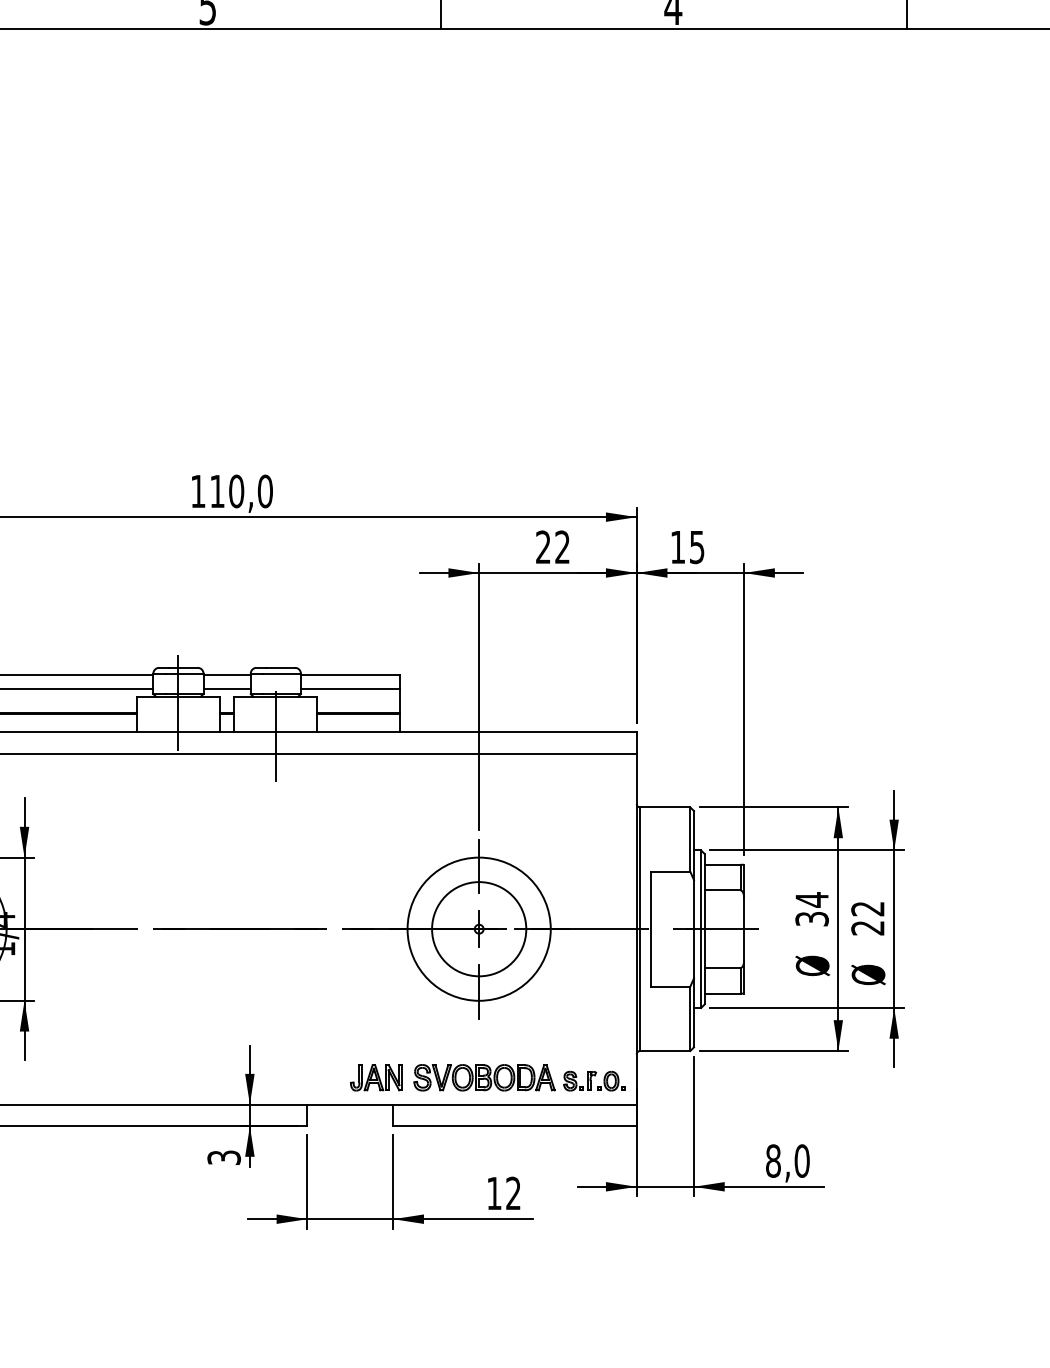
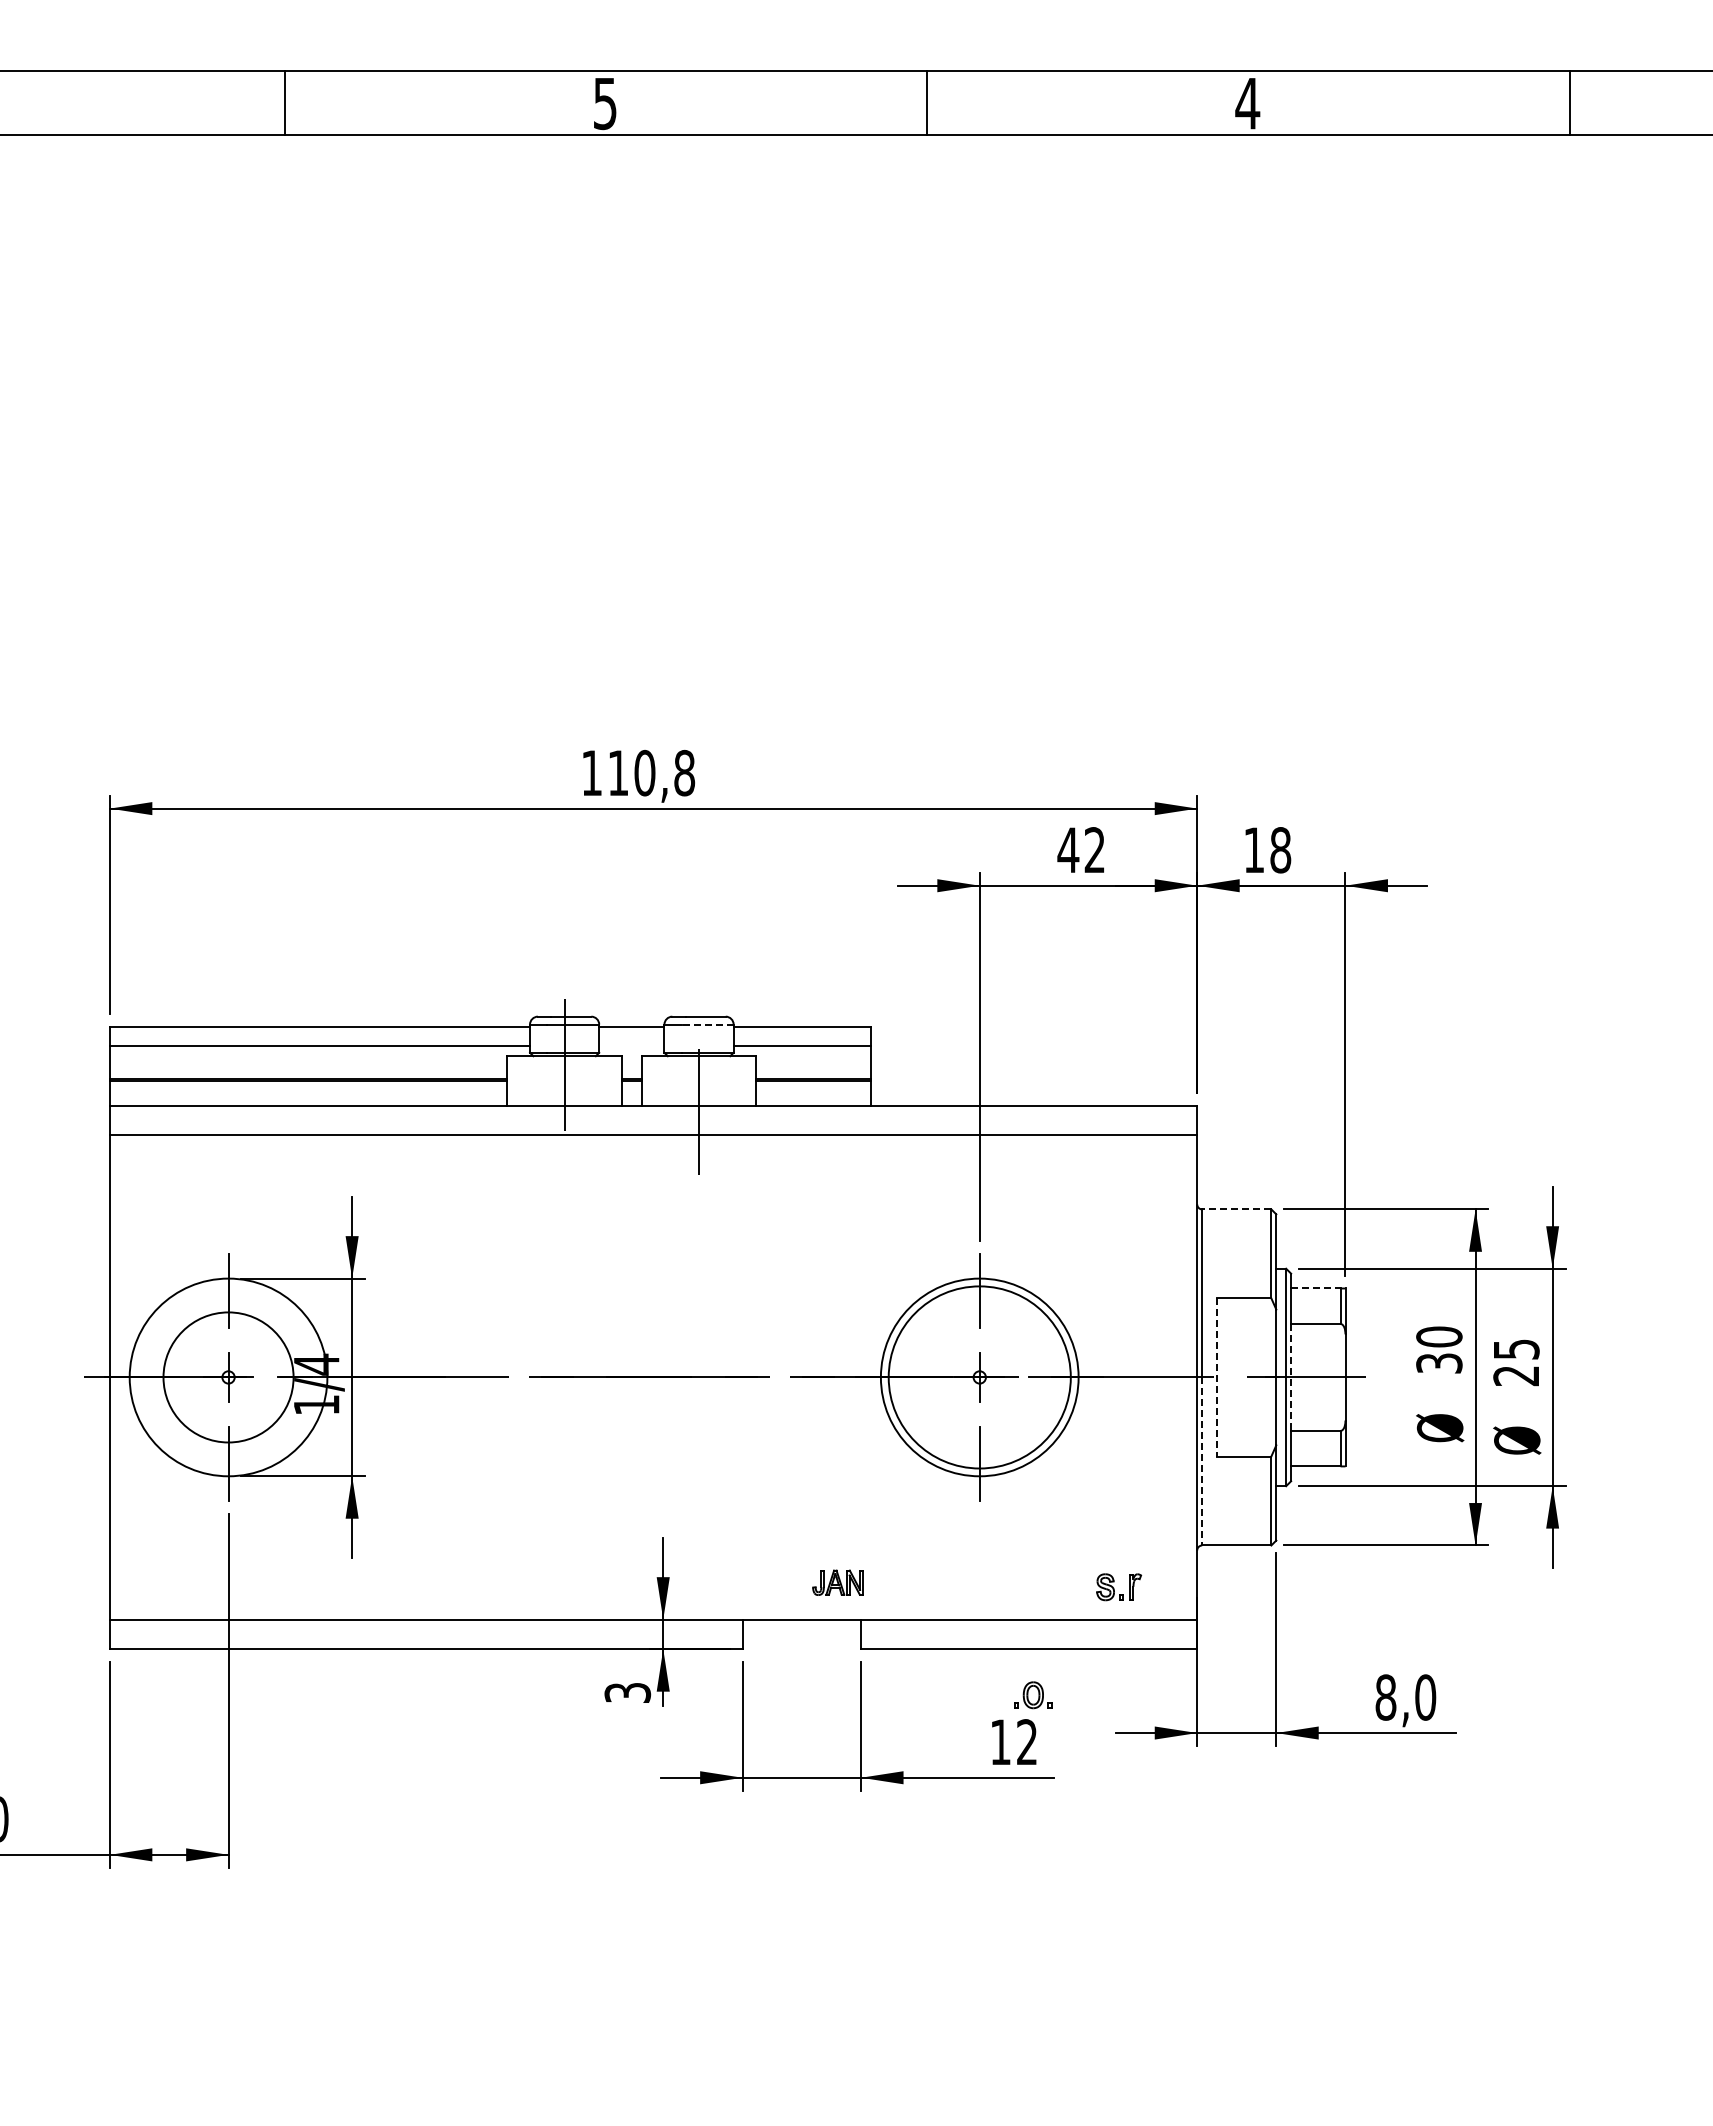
text: (265, 491) -> (684, 773), 110,0 -> 110,8
text: (543, 546) -> (1068, 849), 22 -> 42
text: (697, 547) -> (1280, 850), 15 -> 18
line: (281, 673) -> (707, 1024), solid -> dashed
line: (226, 689) -> (631, 1046), removed
line: (665, 807) -> (1236, 1209), solid -> dashed
line: (722, 864) -> (1315, 1288), solid -> dashed
text: (812, 900) -> (1439, 1337), 34 -> 30
text: (867, 908) -> (1516, 1349), 22 -> 25
circle: (478, 929) -> (979, 1377), size x1.4
line: (650, 929) -> (1216, 1377), solid -> dashed
line: (705, 929) -> (1291, 1377), solid -> dashed
line: (640, 990) -> (1202, 1461), solid -> dashed
part: (376, 1077) -> (837, 1582), size x0.7
part: (484, 1077) -> (986, 1582), removed
part: (611, 1081) -> (1033, 1695), moved

